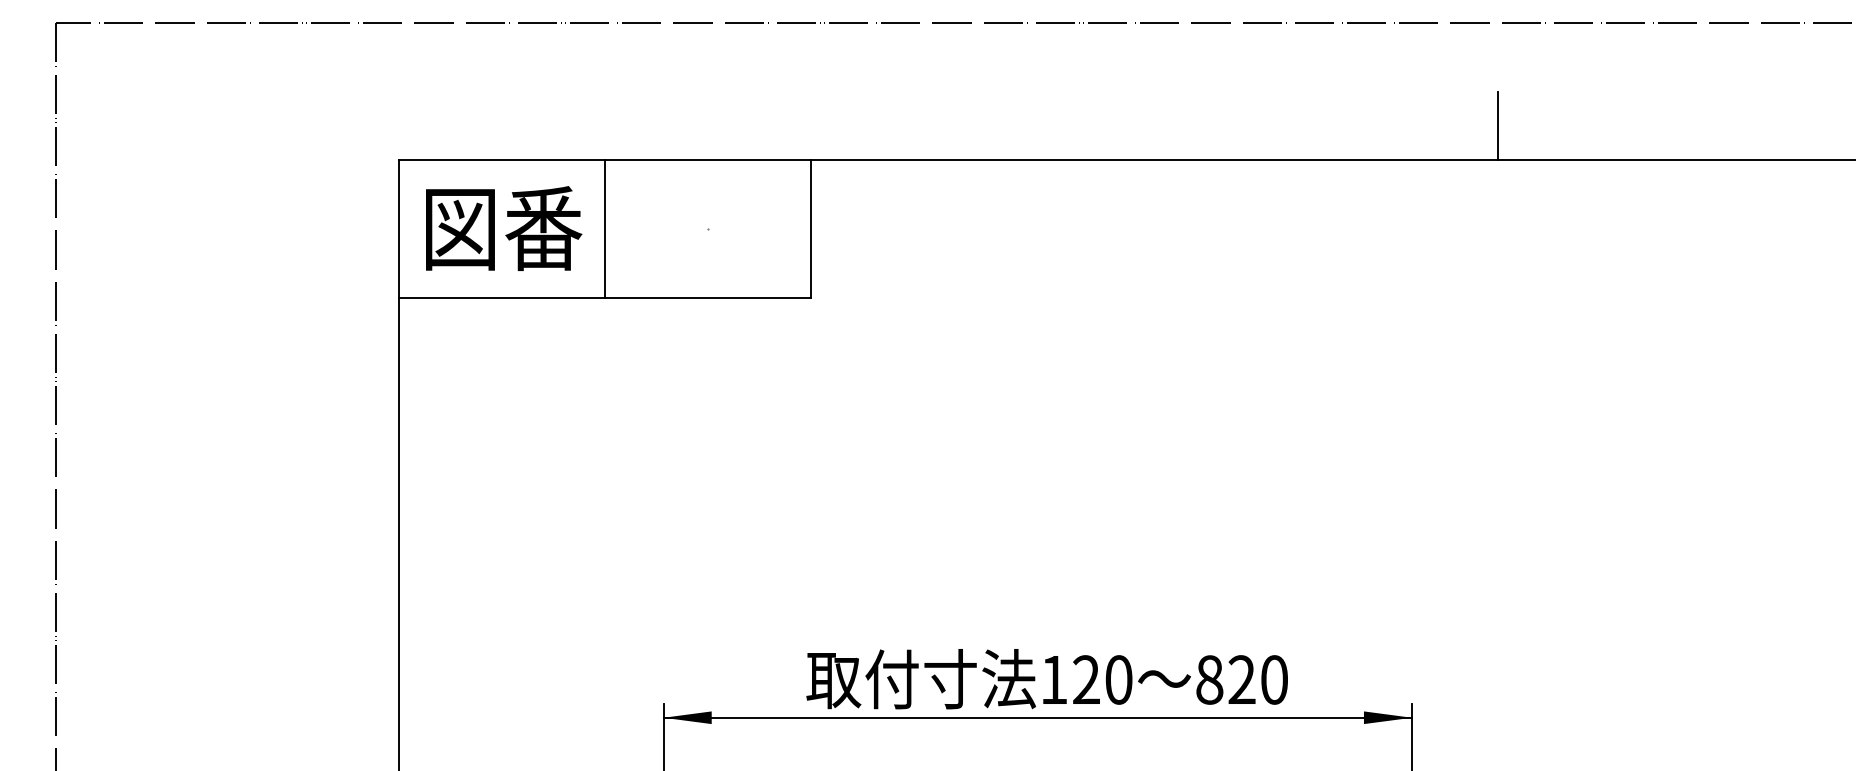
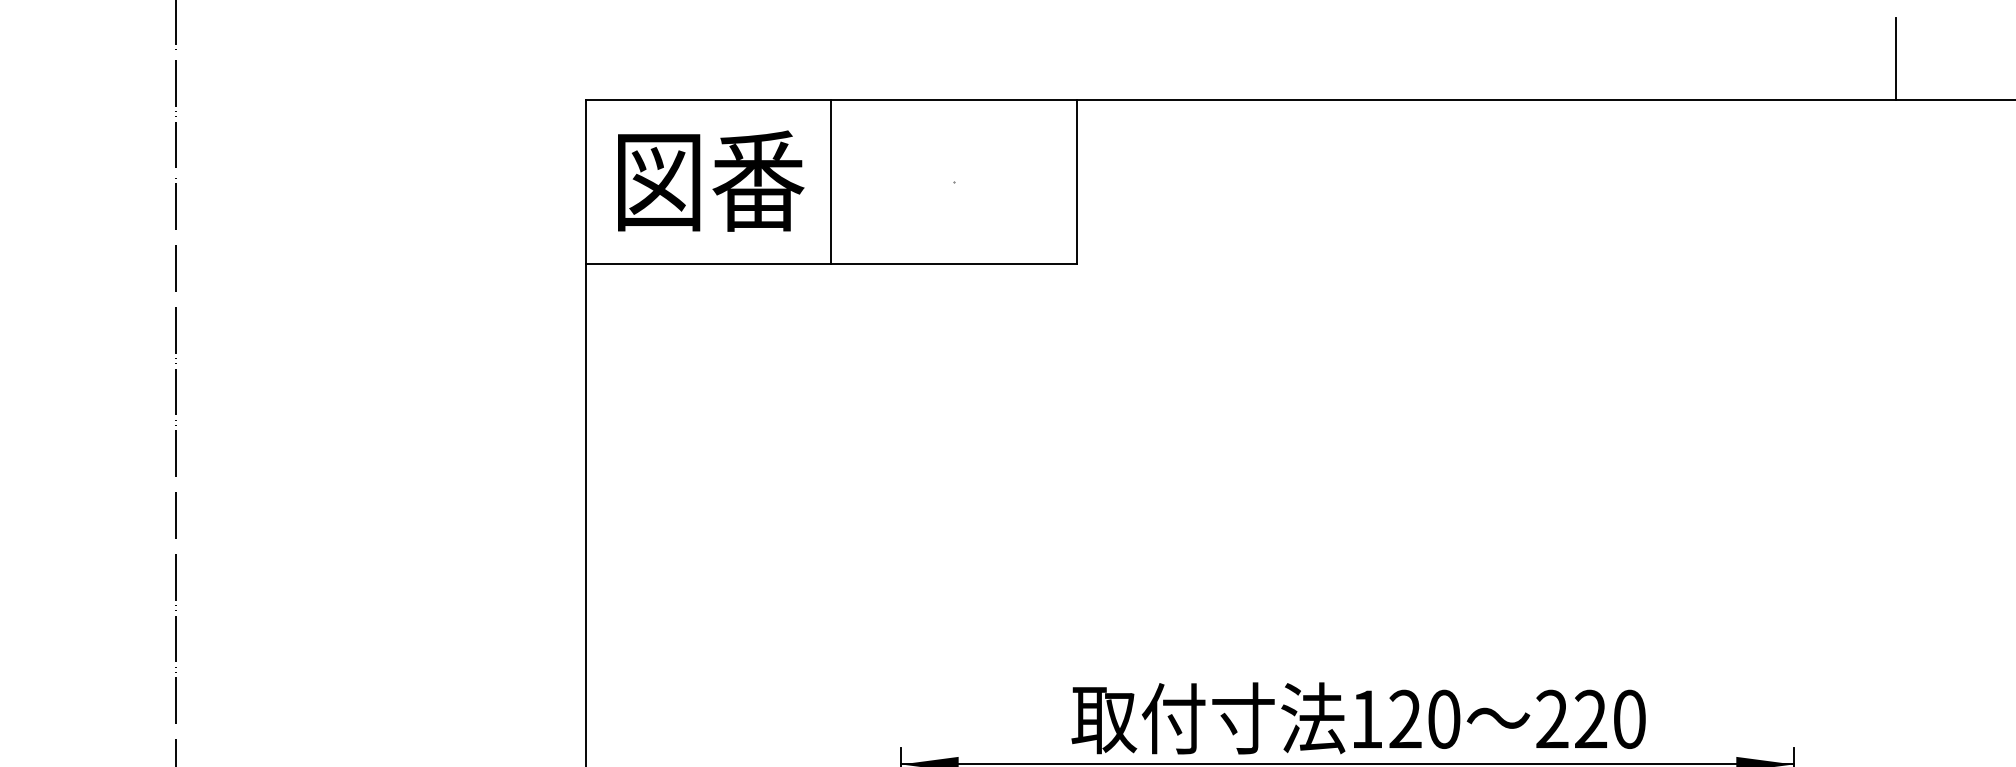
text: (1209, 679) -> (1552, 718), 820 -> 220

